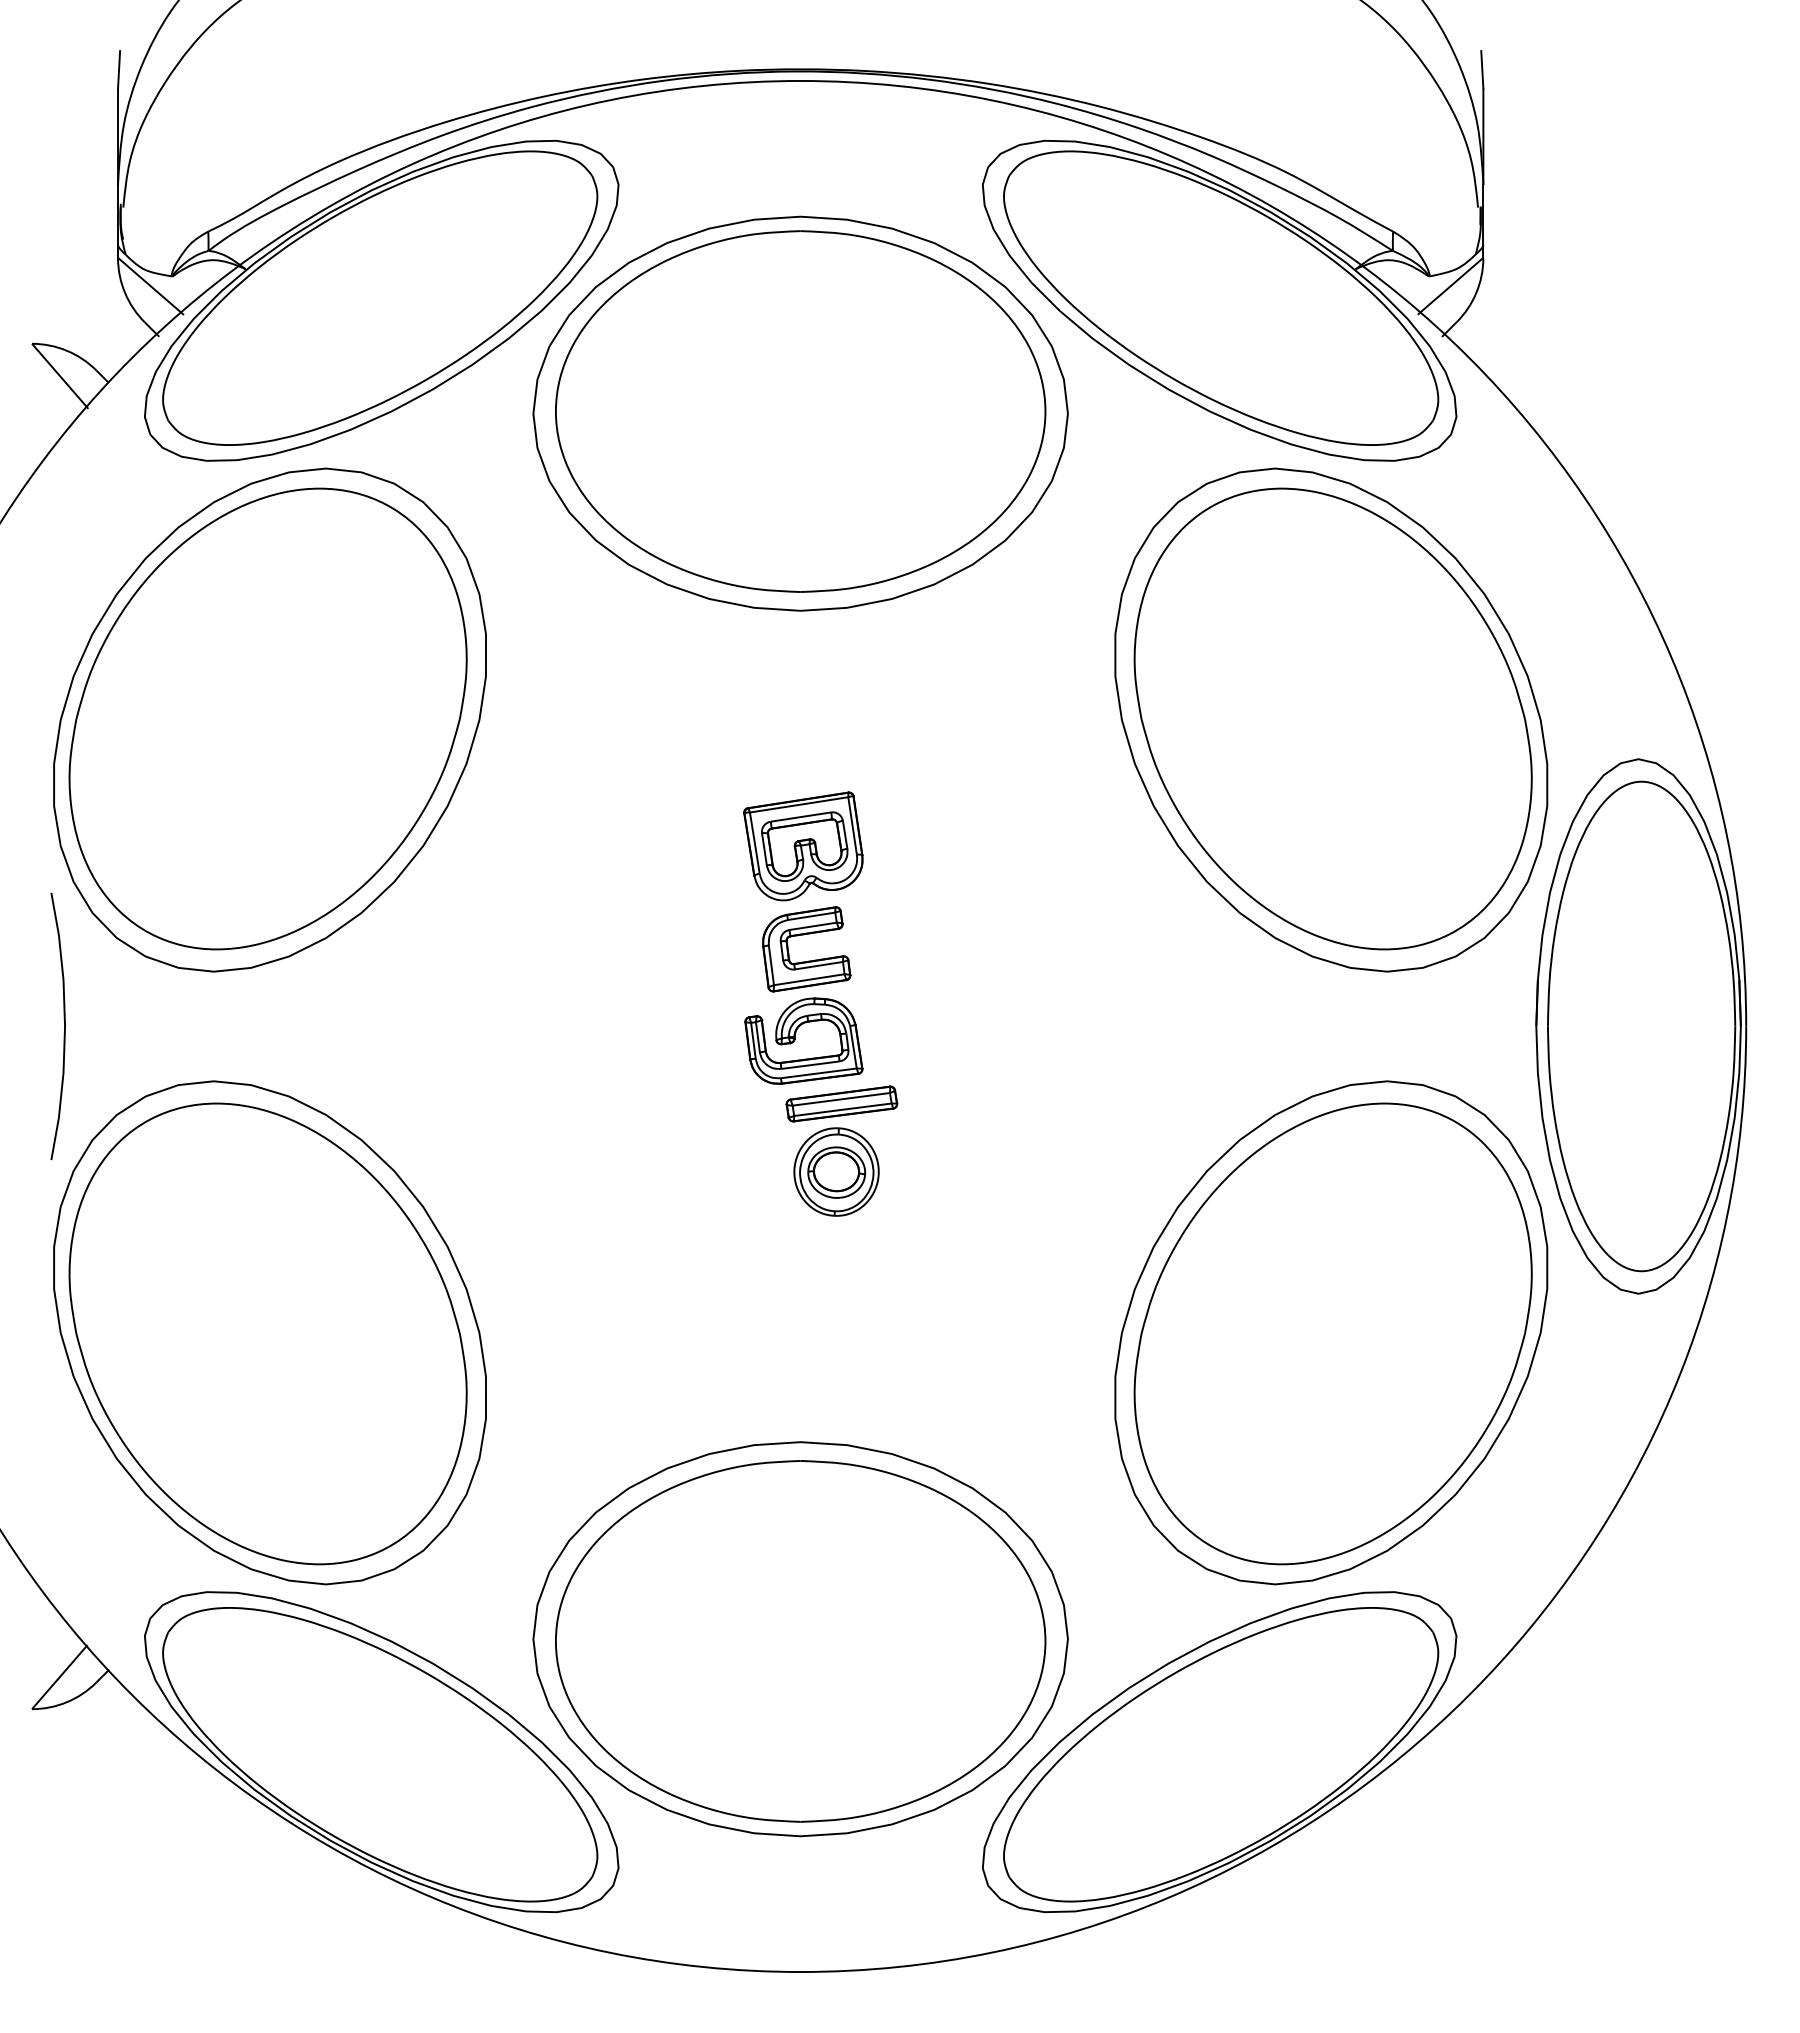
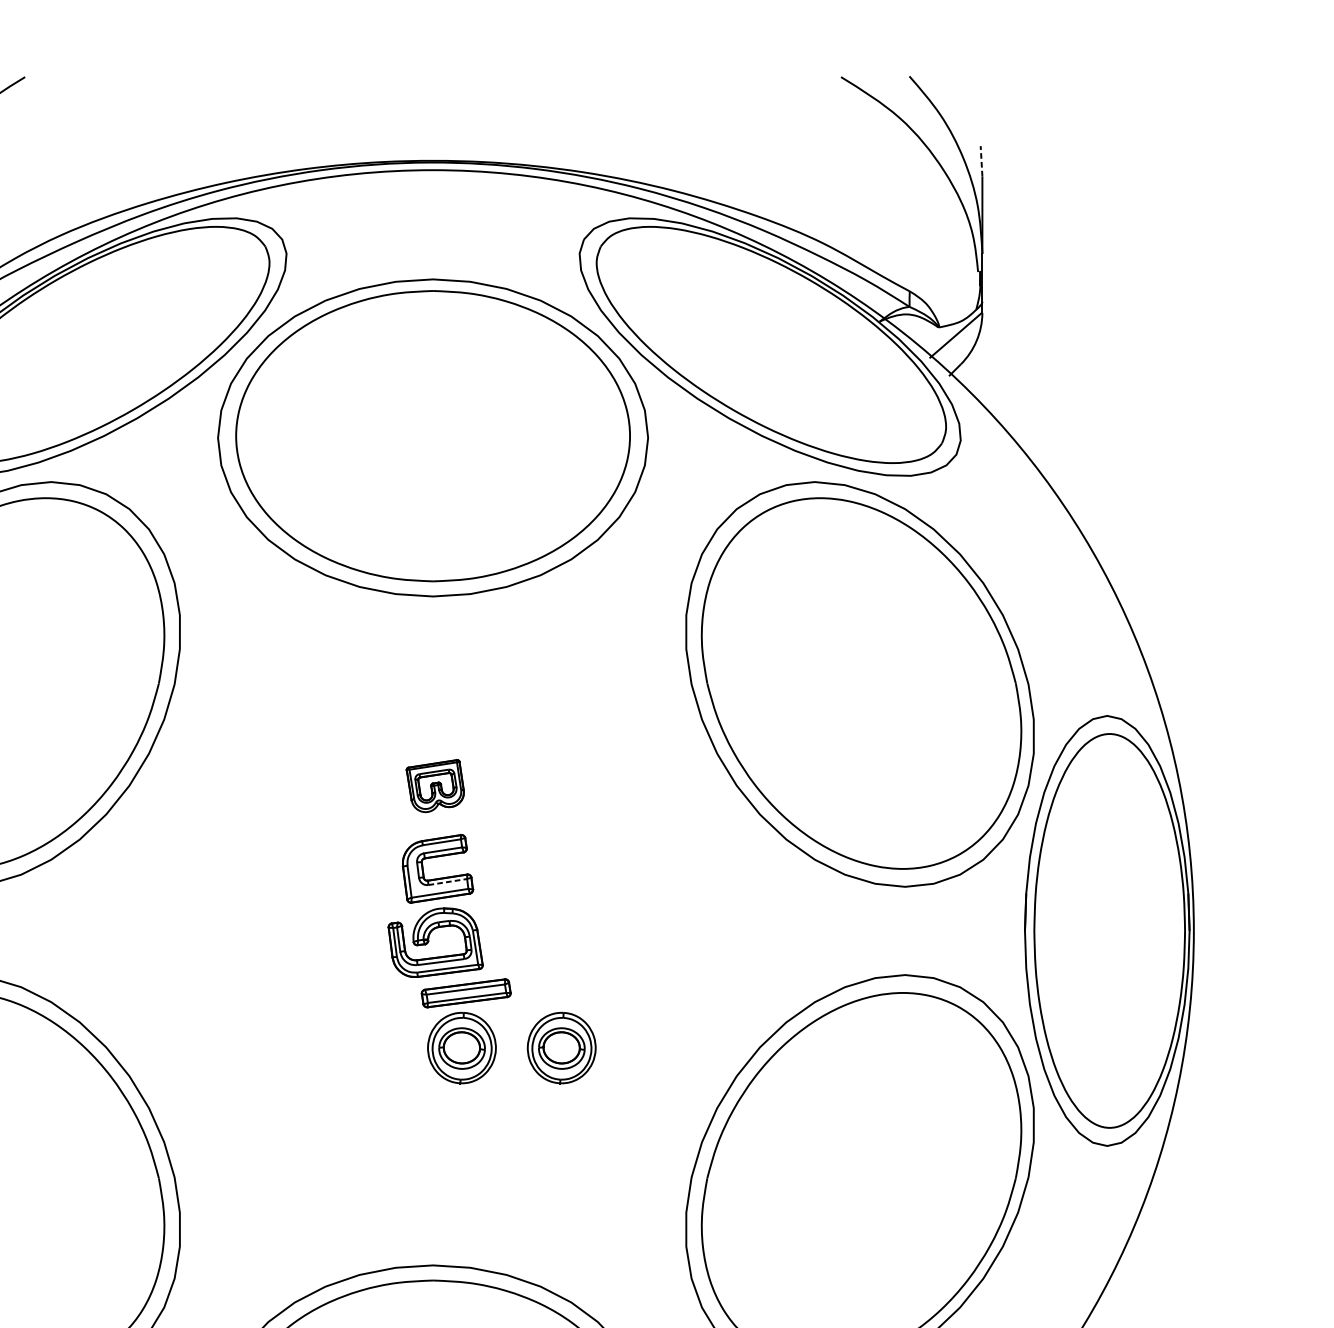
line: (1482, 69) -> (981, 160), solid -> dashed
part: (803, 846) -> (435, 786), size x0.6
line: (819, 965) -> (448, 881), solid -> dashed
part: (960, 1171) -> (561, 1047), added

